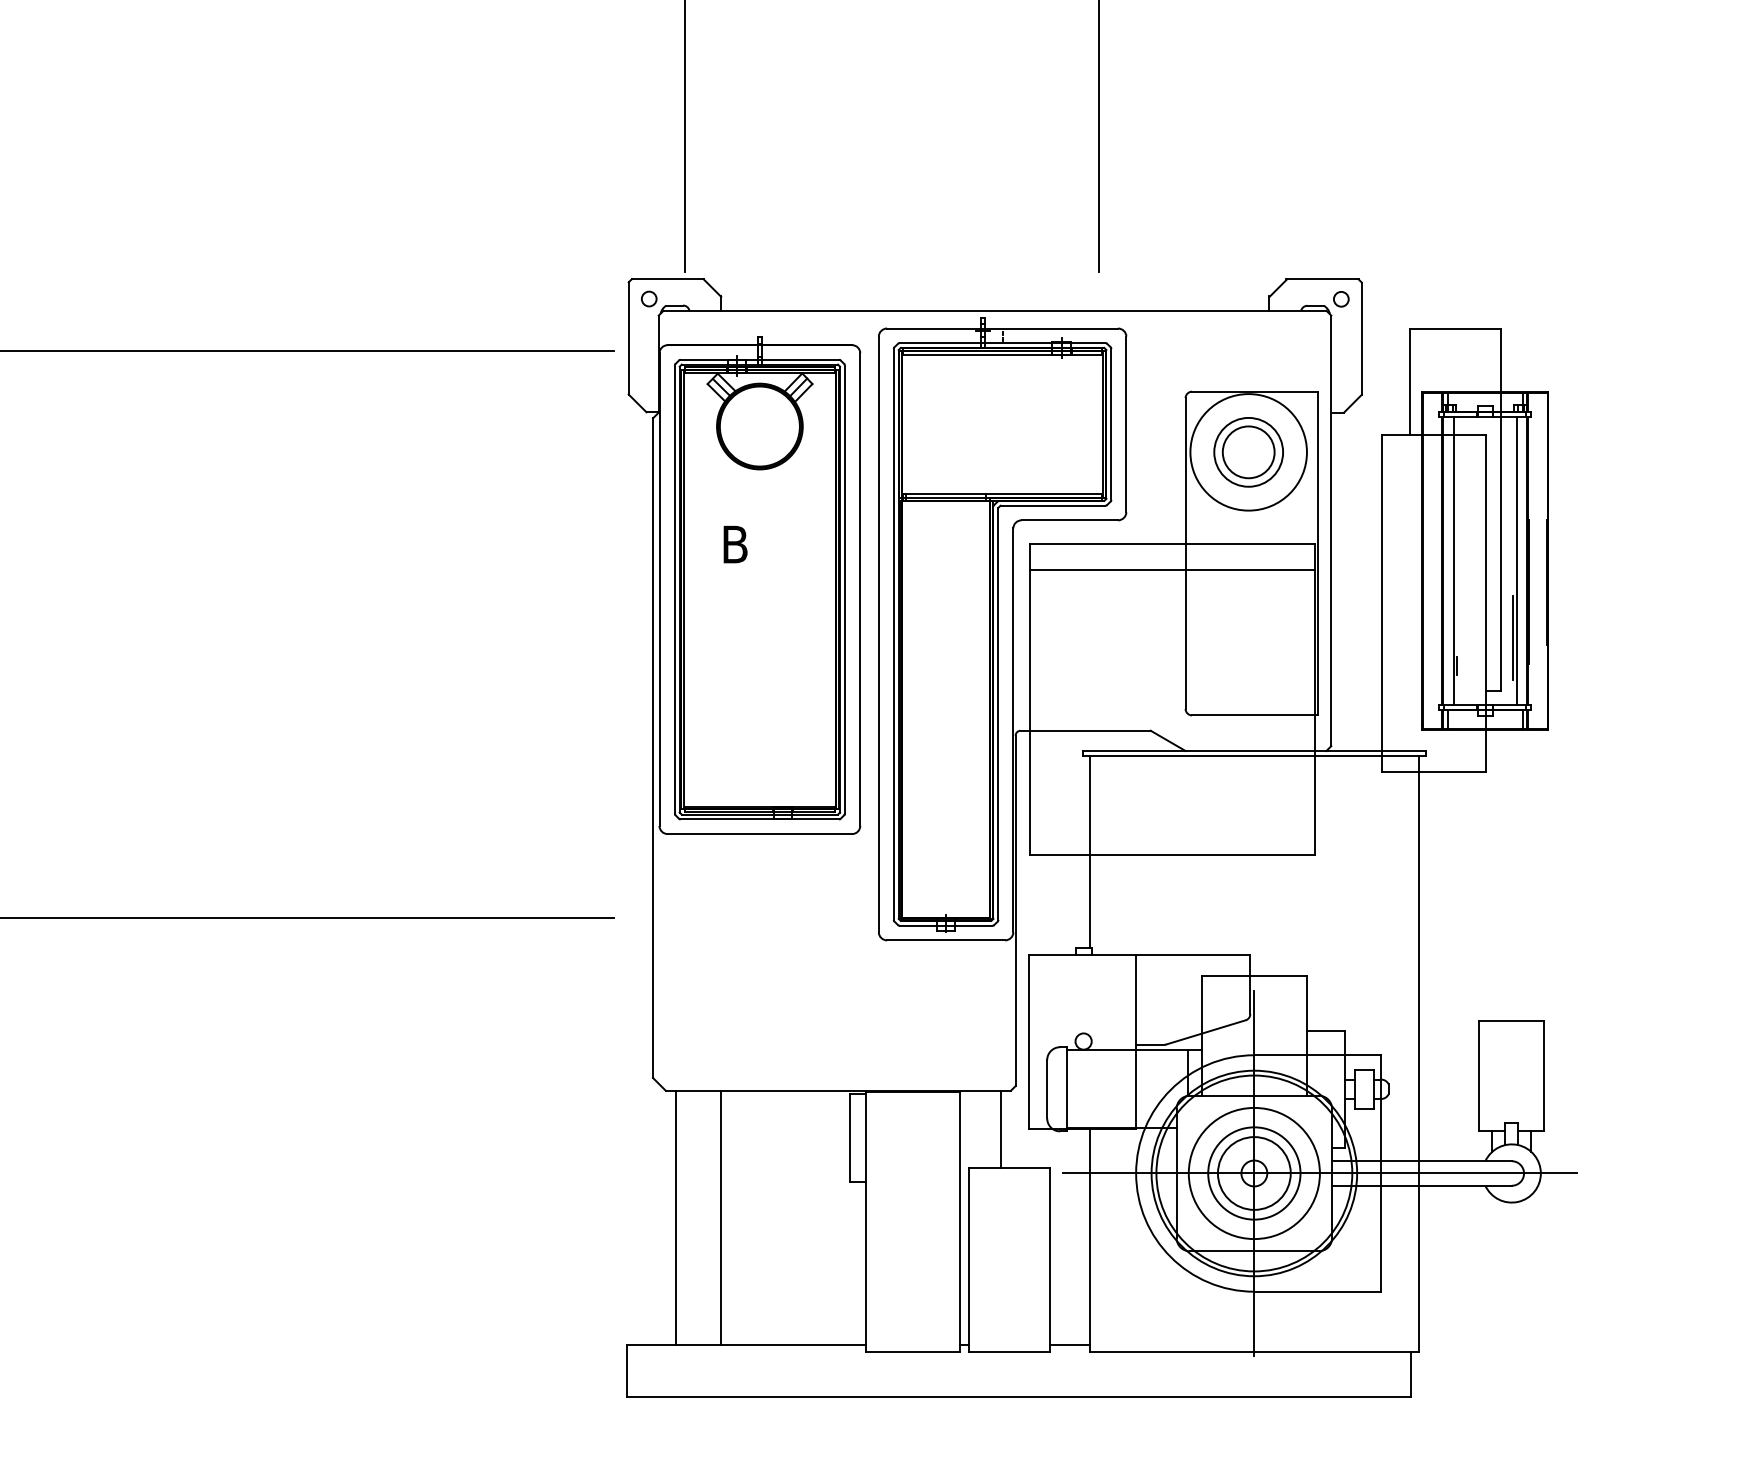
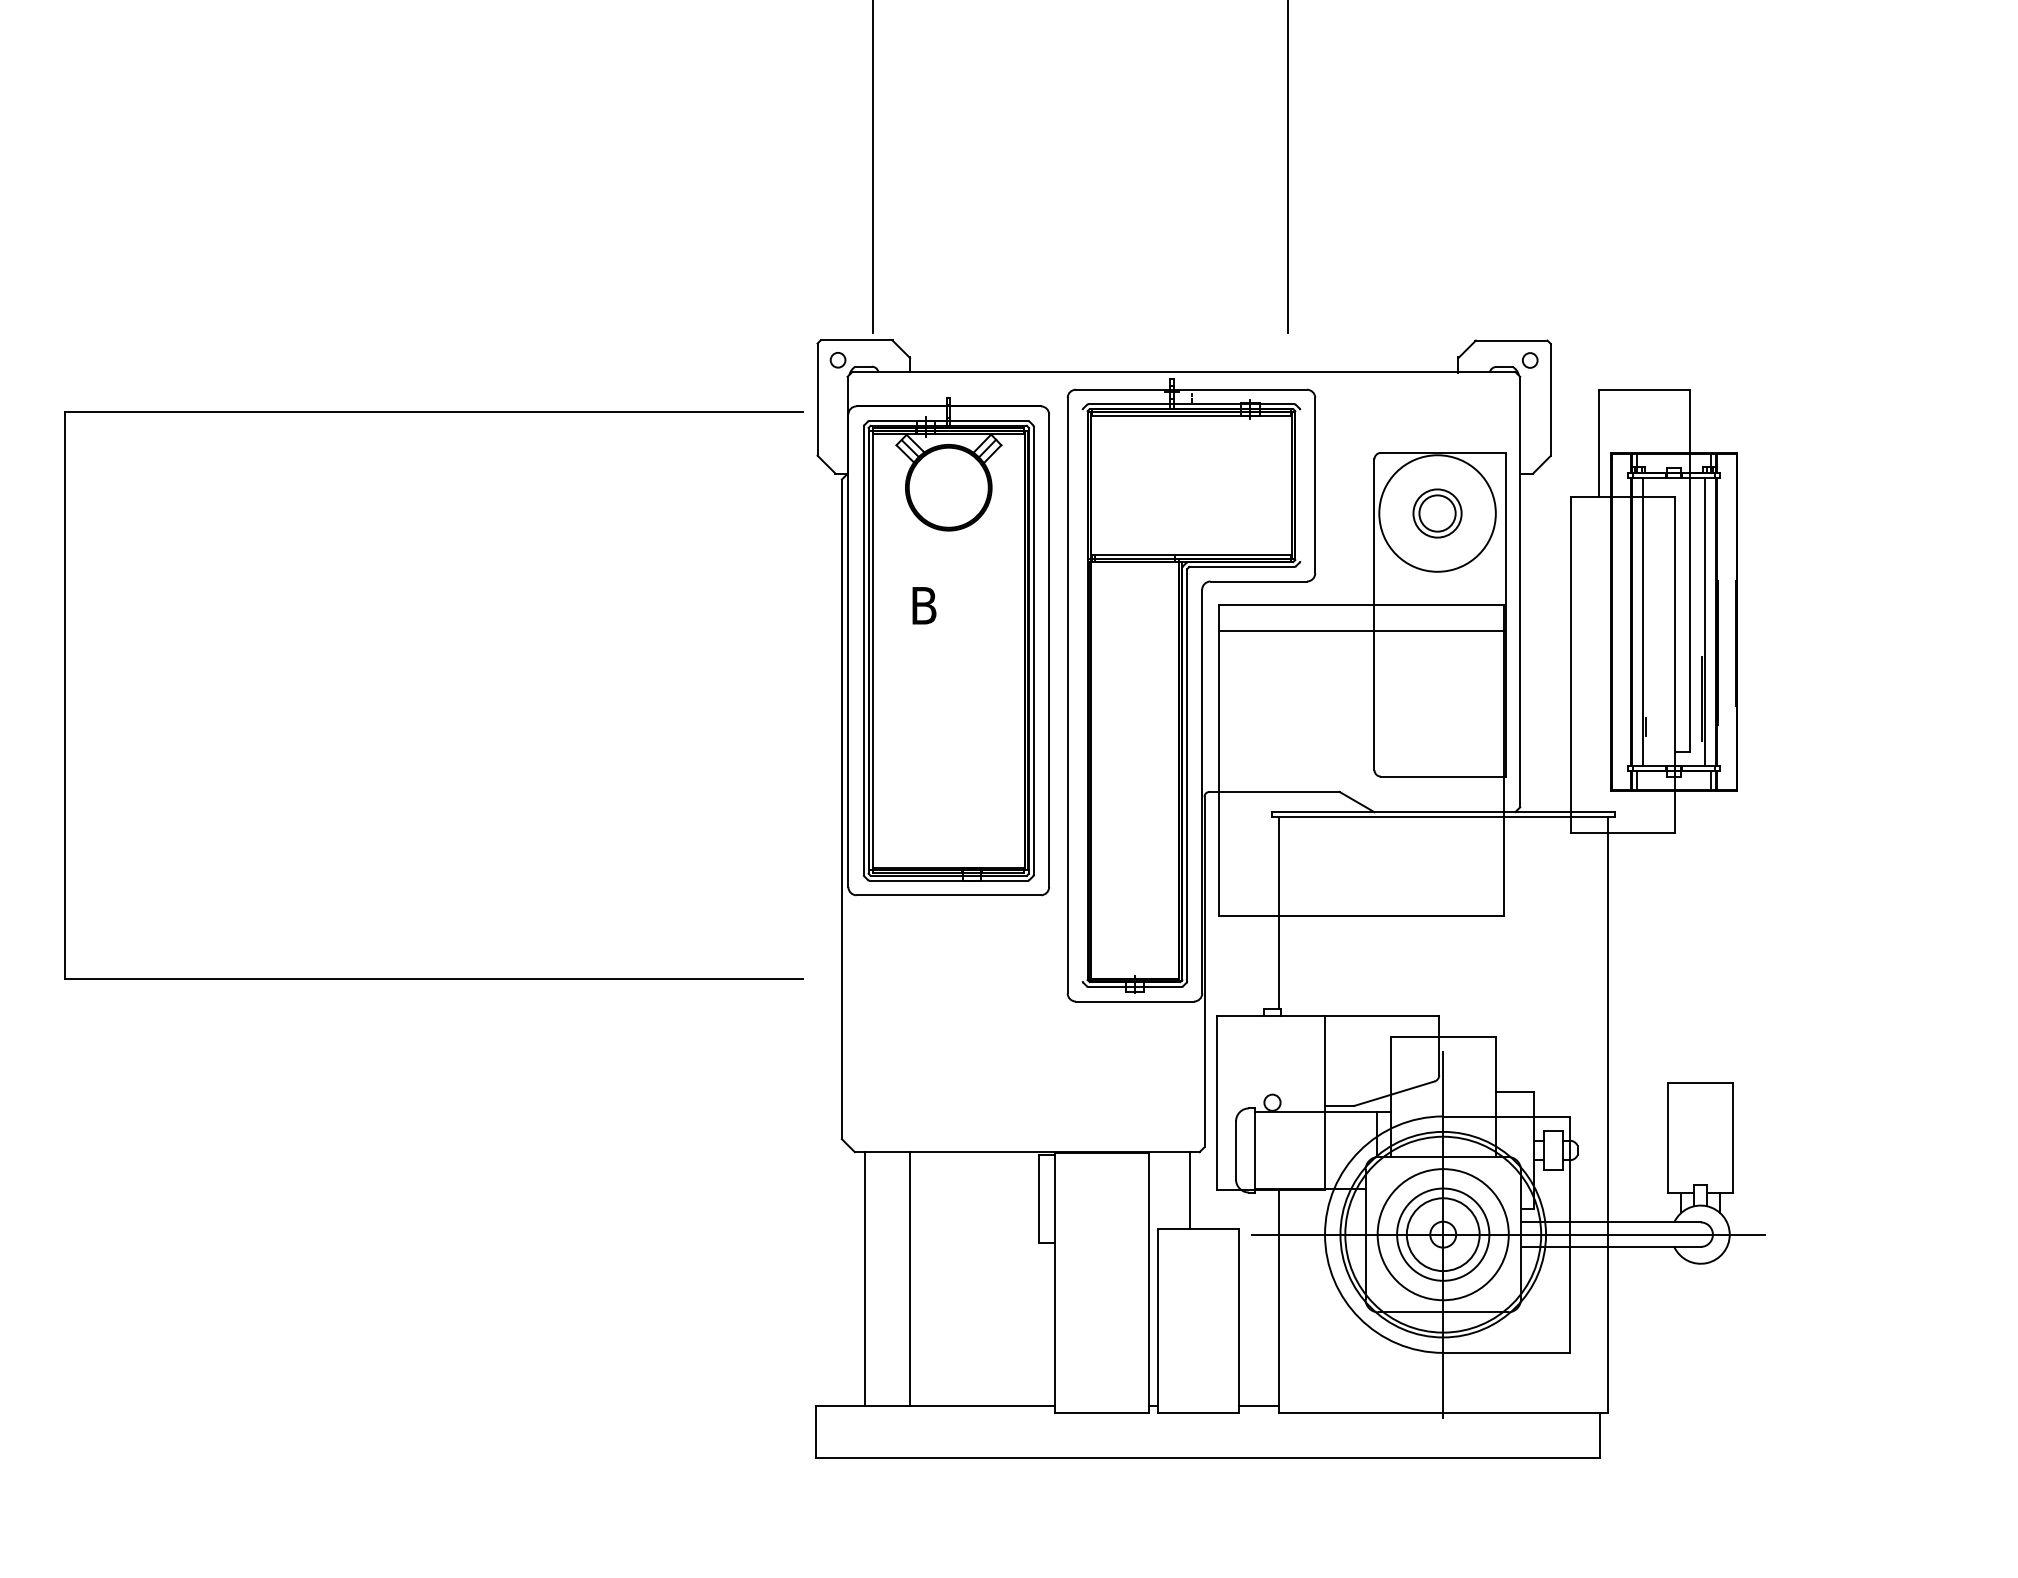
line: (1111, 424) -> (1300, 485), removed
part: (1248, 452) -> (1437, 513), size x0.7
line: (893, 634) -> (1082, 695), removed

